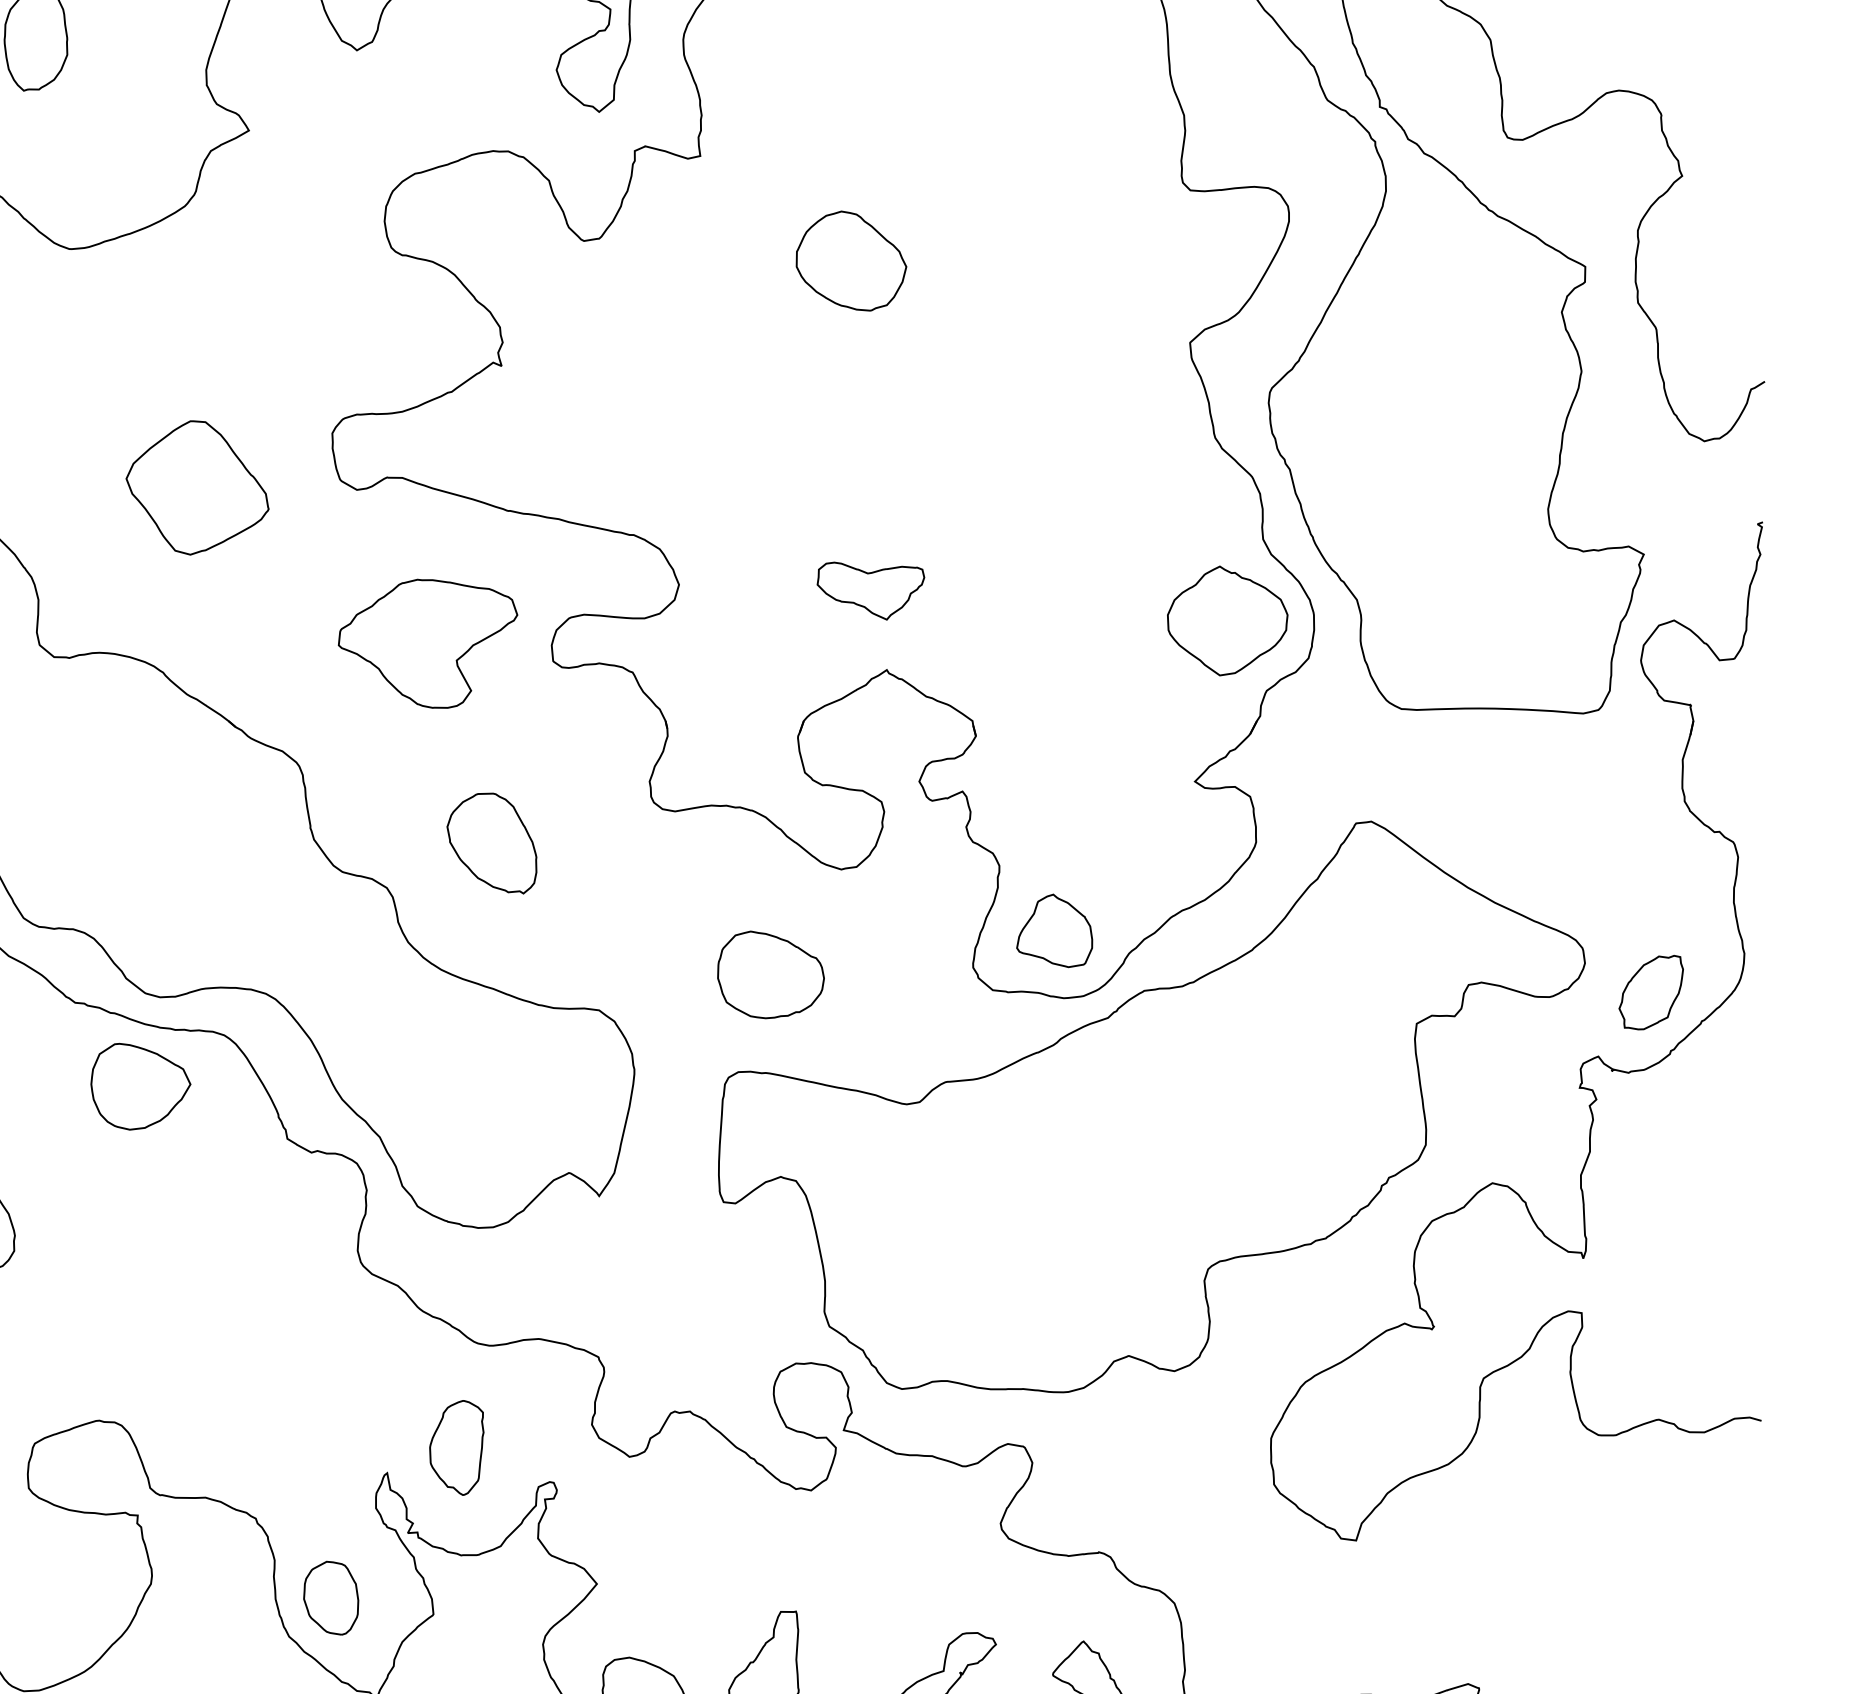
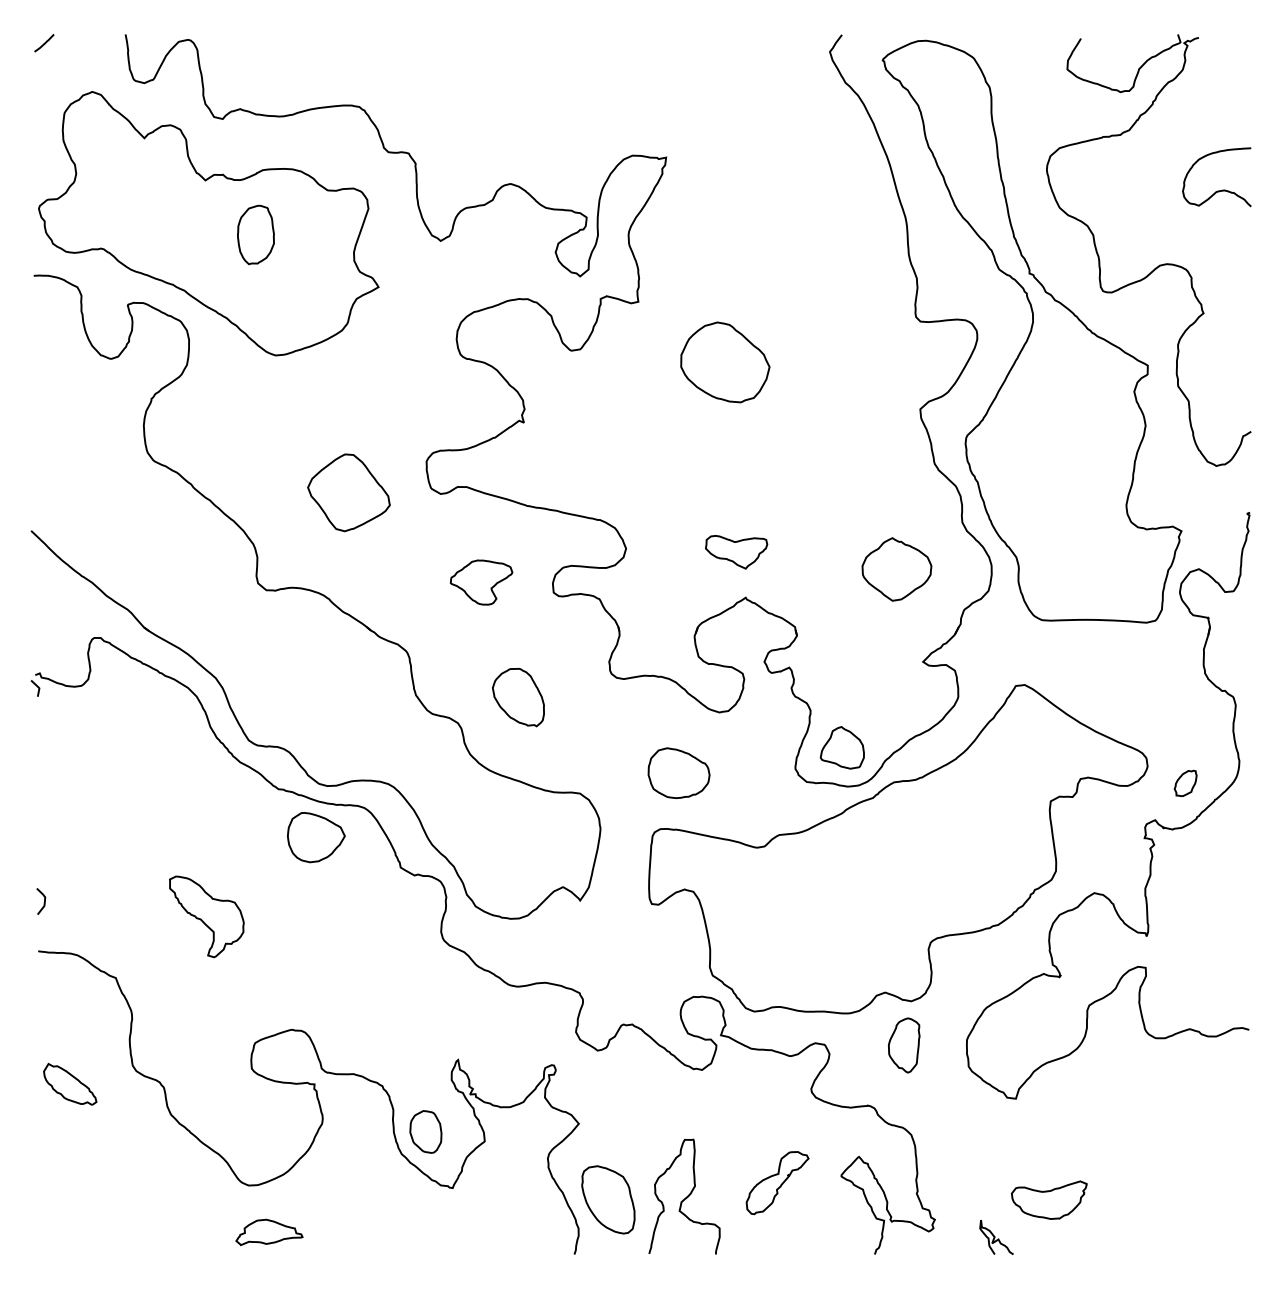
part: (851, 259) -> (725, 361), size x1.4
part: (1226, 621) -> (896, 569), moved
part: (427, 643) -> (481, 582), size x0.6
part: (1650, 992) -> (1185, 783), size x0.6
part: (457, 1447) -> (904, 1045), moved

